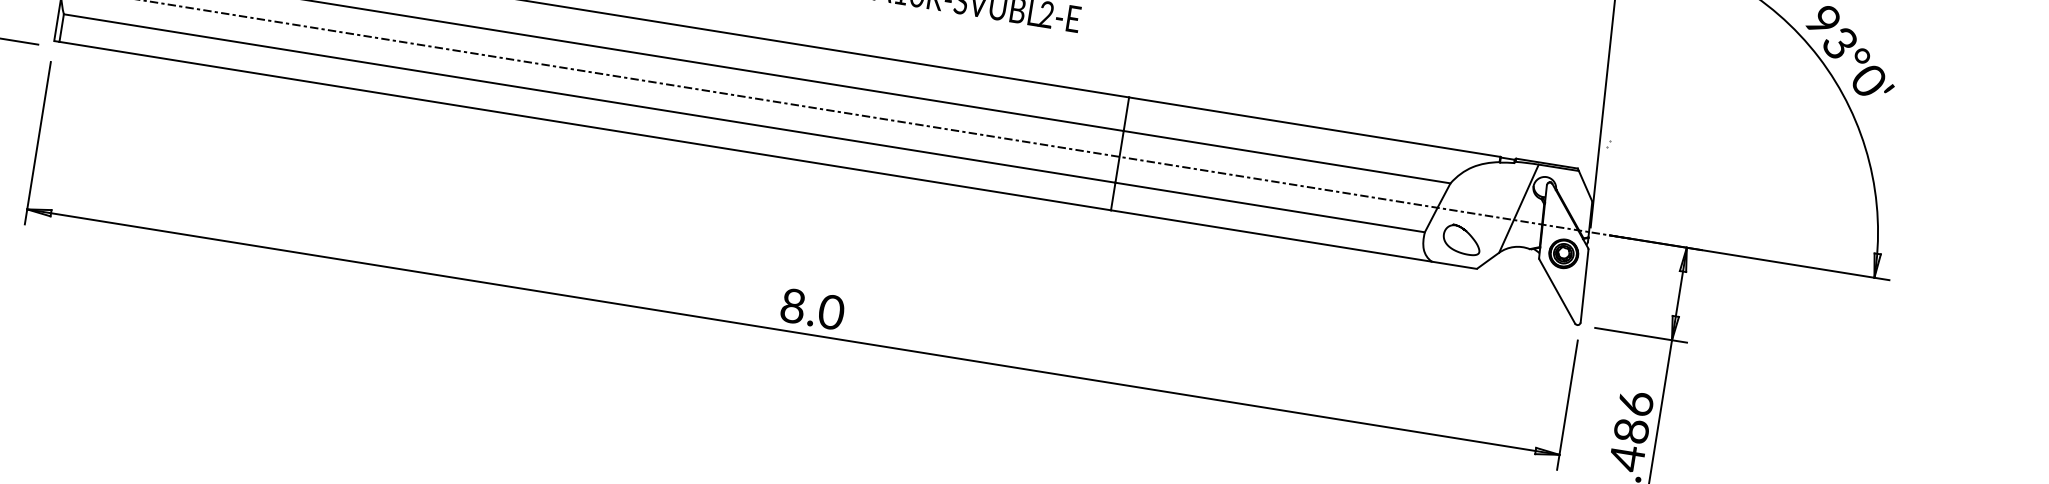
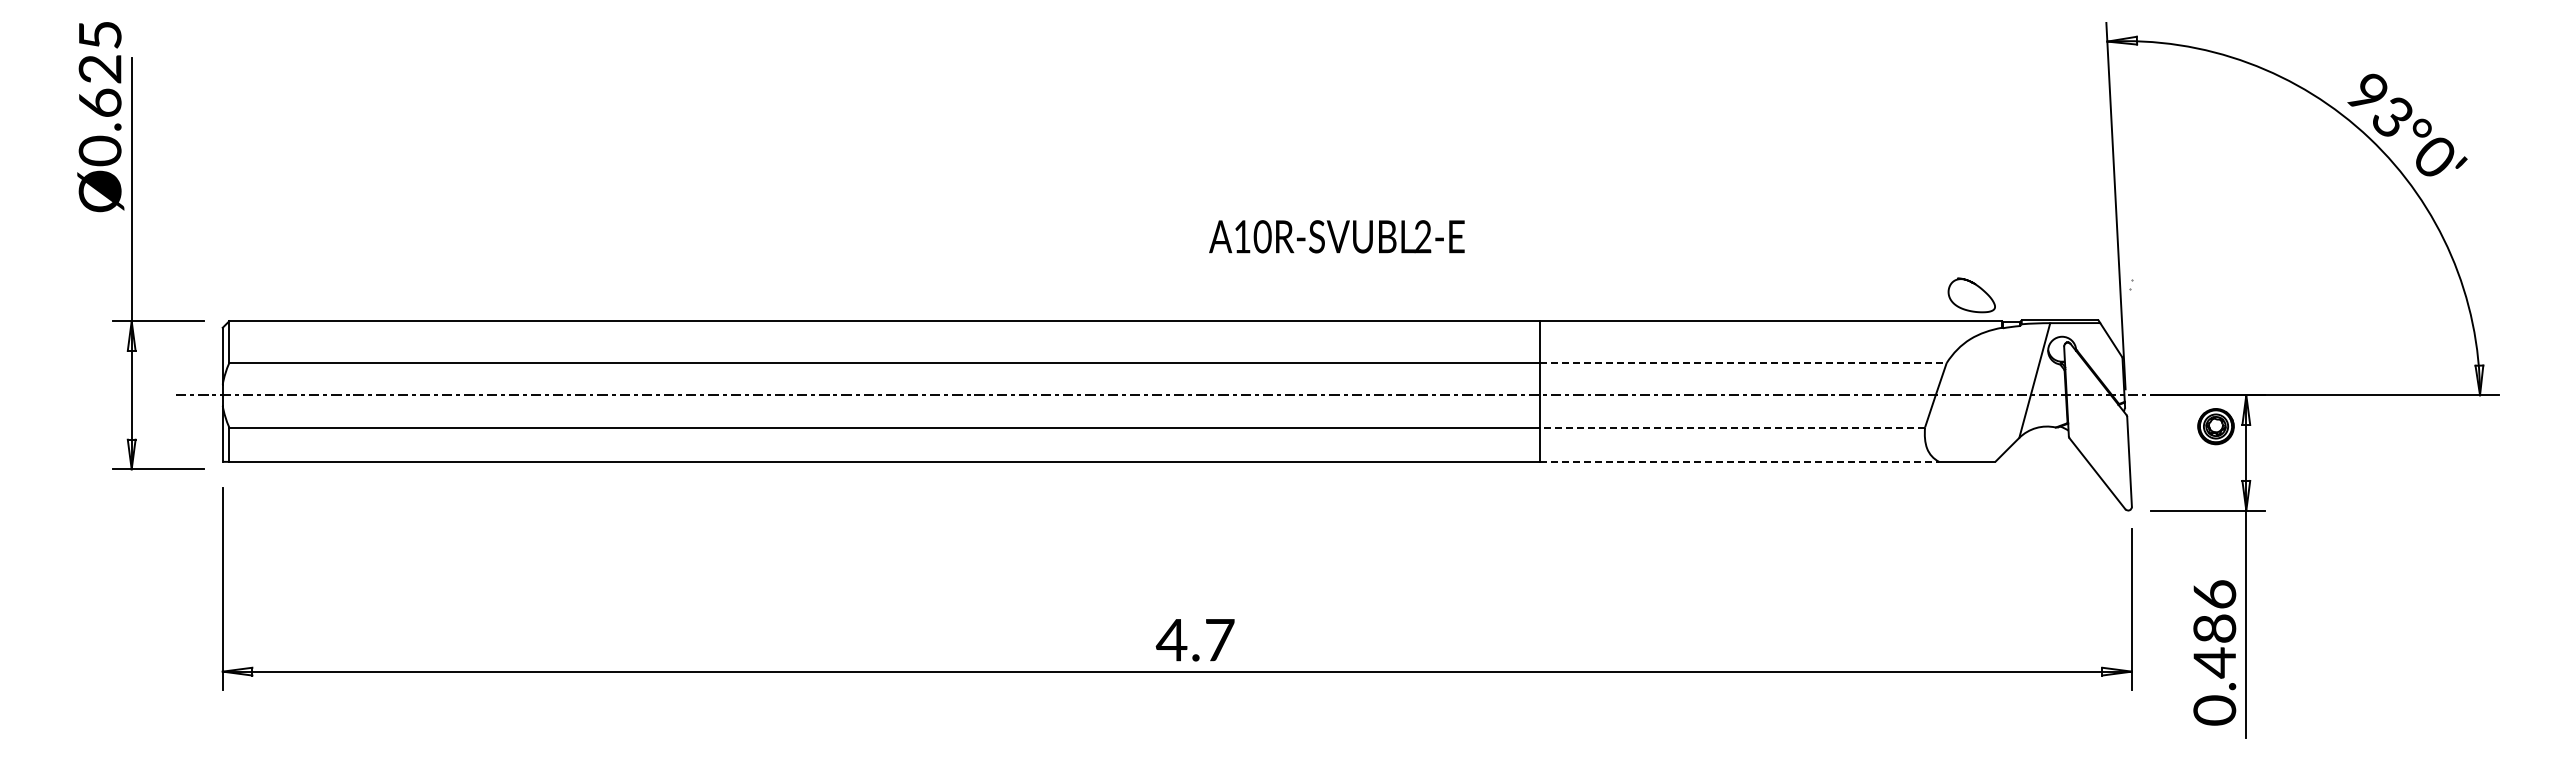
line: (1287, 157) -> (1743, 363), solid -> dashed
line: (1270, 207) -> (1732, 427), solid -> dashed
curve: (1467, 233) -> (1976, 286), moved
line: (1271, 235) -> (1739, 461), solid -> dashed
part: (1563, 253) -> (2215, 426), moved
text: (812, 308) -> (1195, 639), 8.0 -> 4.7

